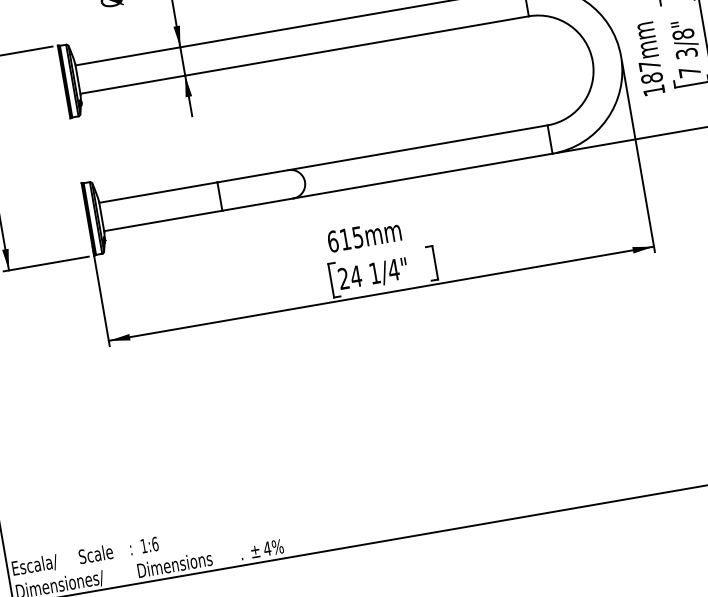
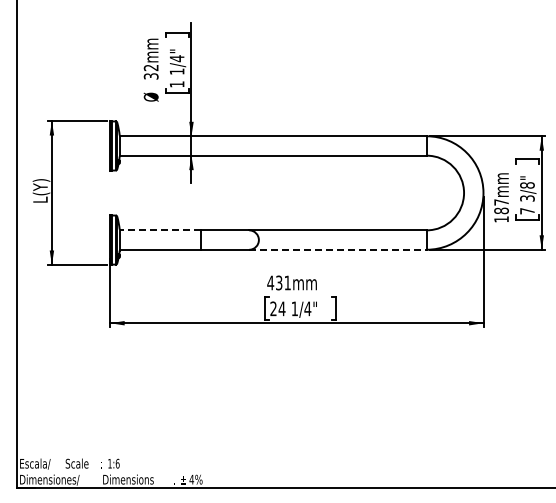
line: (422, 175) -> (337, 249), solid -> dashed
line: (157, 192) -> (159, 230), solid -> dashed
text: (344, 238) -> (278, 282), 615mm -> 431mm

